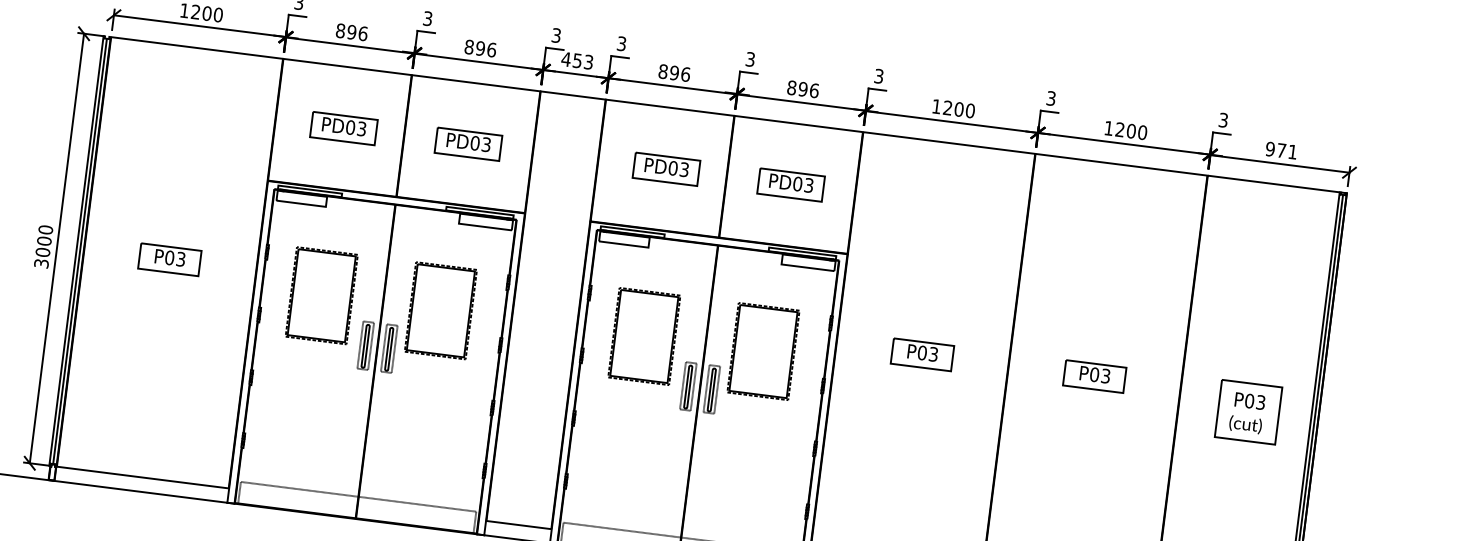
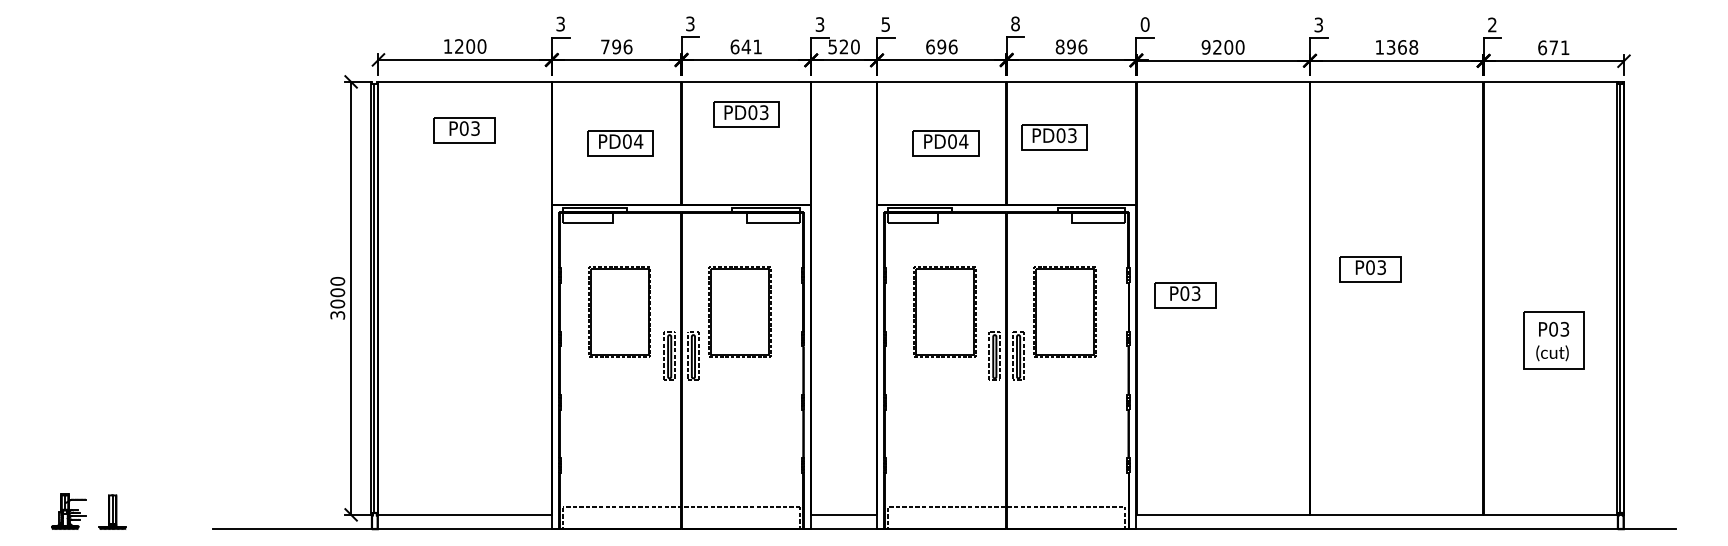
text: (340, 30) -> (605, 46), 896 -> 796
text: (622, 42) -> (886, 23), 3 -> 5
text: (480, 48) -> (746, 46), 896 -> 641
text: (750, 59) -> (1015, 23), 3 -> 8
text: (576, 60) -> (843, 46), 453 -> 520
text: (663, 71) -> (930, 46), 896 -> 696
text: (878, 76) -> (1144, 24), 3 -> 0
text: (936, 106) -> (1205, 47), 1200 -> 9200
text: (1223, 120) -> (1492, 25), 3 -> 2
text: (361, 128) -> (638, 141), PD03 -> PD04
text: (1131, 131) -> (1402, 47), 1200 -> 1368
part: (468, 144) -> (746, 114), moved
text: (1270, 148) -> (1542, 47), 971 -> 671
text: (684, 169) -> (963, 141), PD03 -> PD04
part: (791, 185) -> (1054, 137), moved
part: (169, 259) -> (464, 130), moved
part: (922, 354) -> (1185, 295), moved
part: (1094, 376) -> (1370, 269), moved
part: (1248, 412) -> (1553, 340), moved

